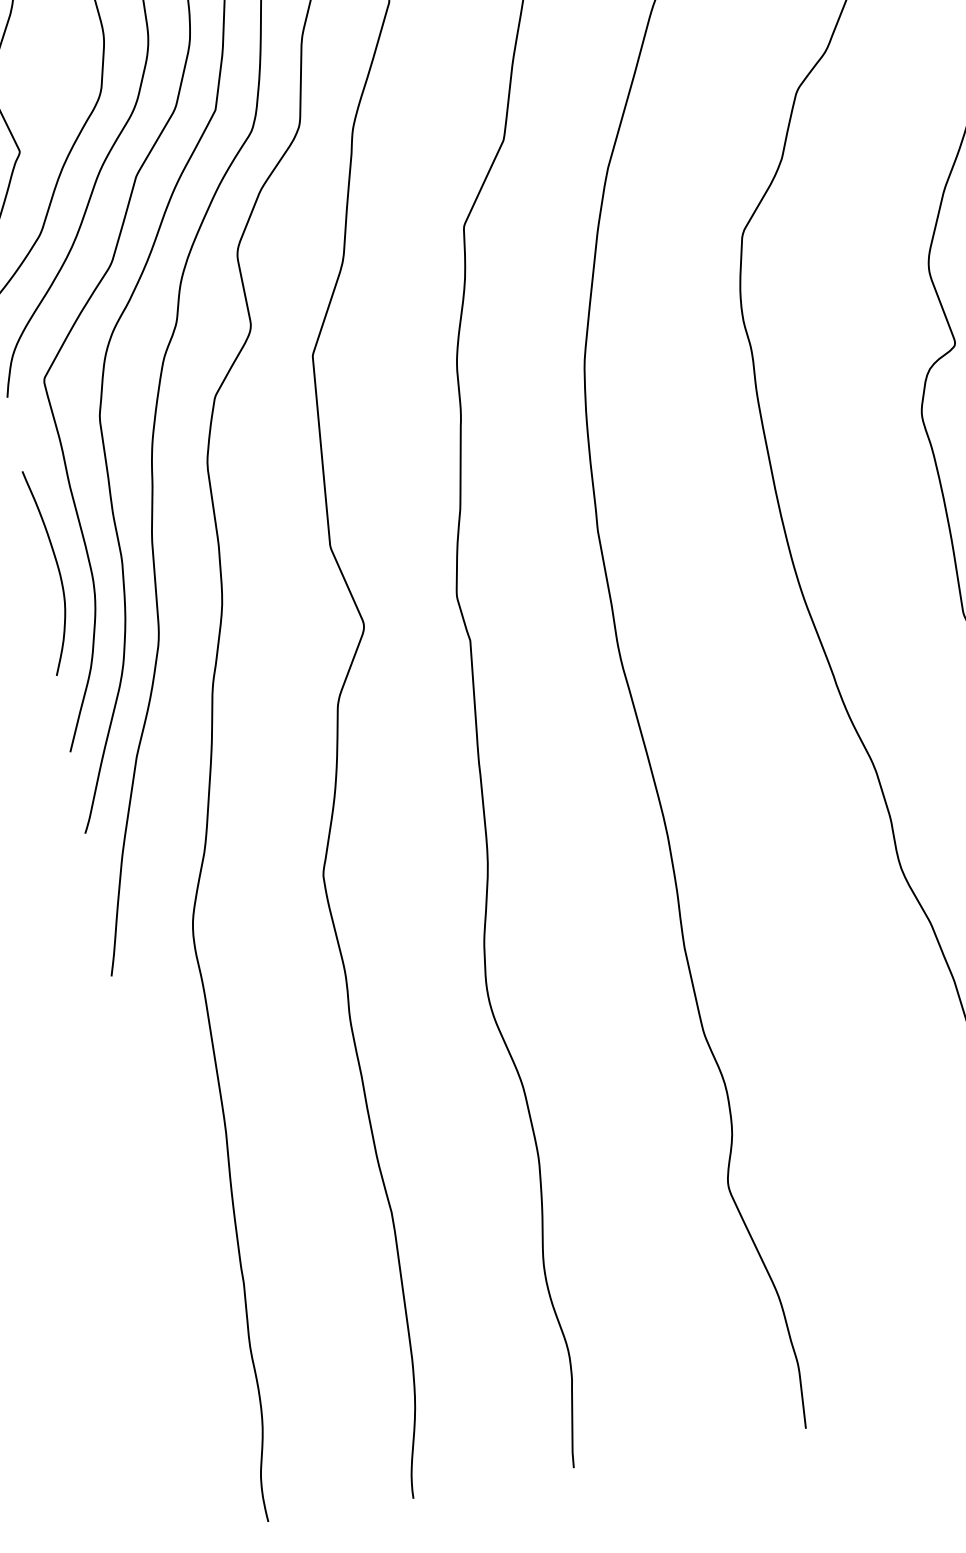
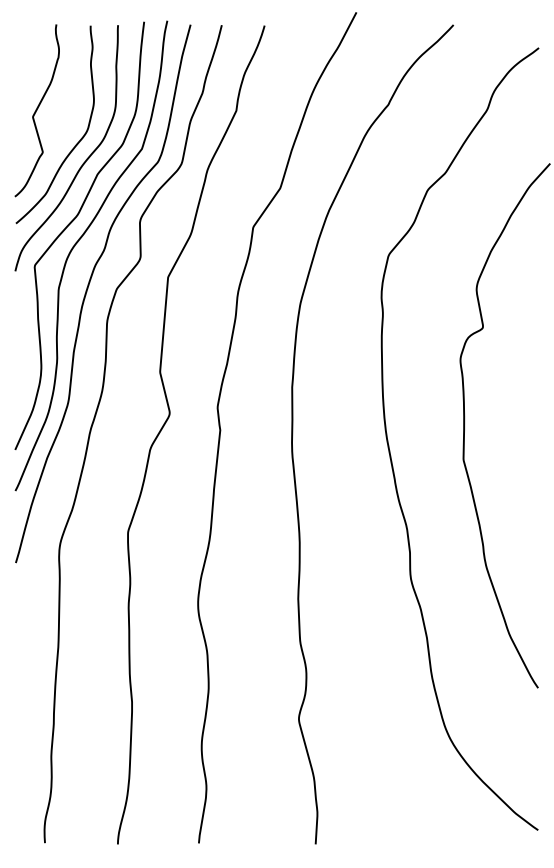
curve: (56, 569) -> (24, 359), removed

